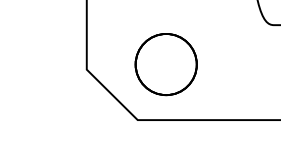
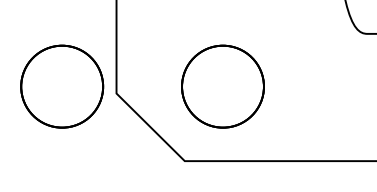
part: (45, 64) -> (61, 86), added

